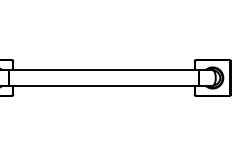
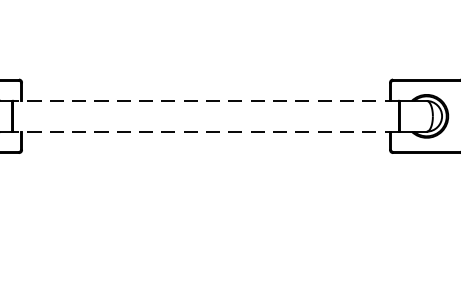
line: (104, 70) -> (207, 101), solid -> dashed
line: (104, 85) -> (207, 131), solid -> dashed

